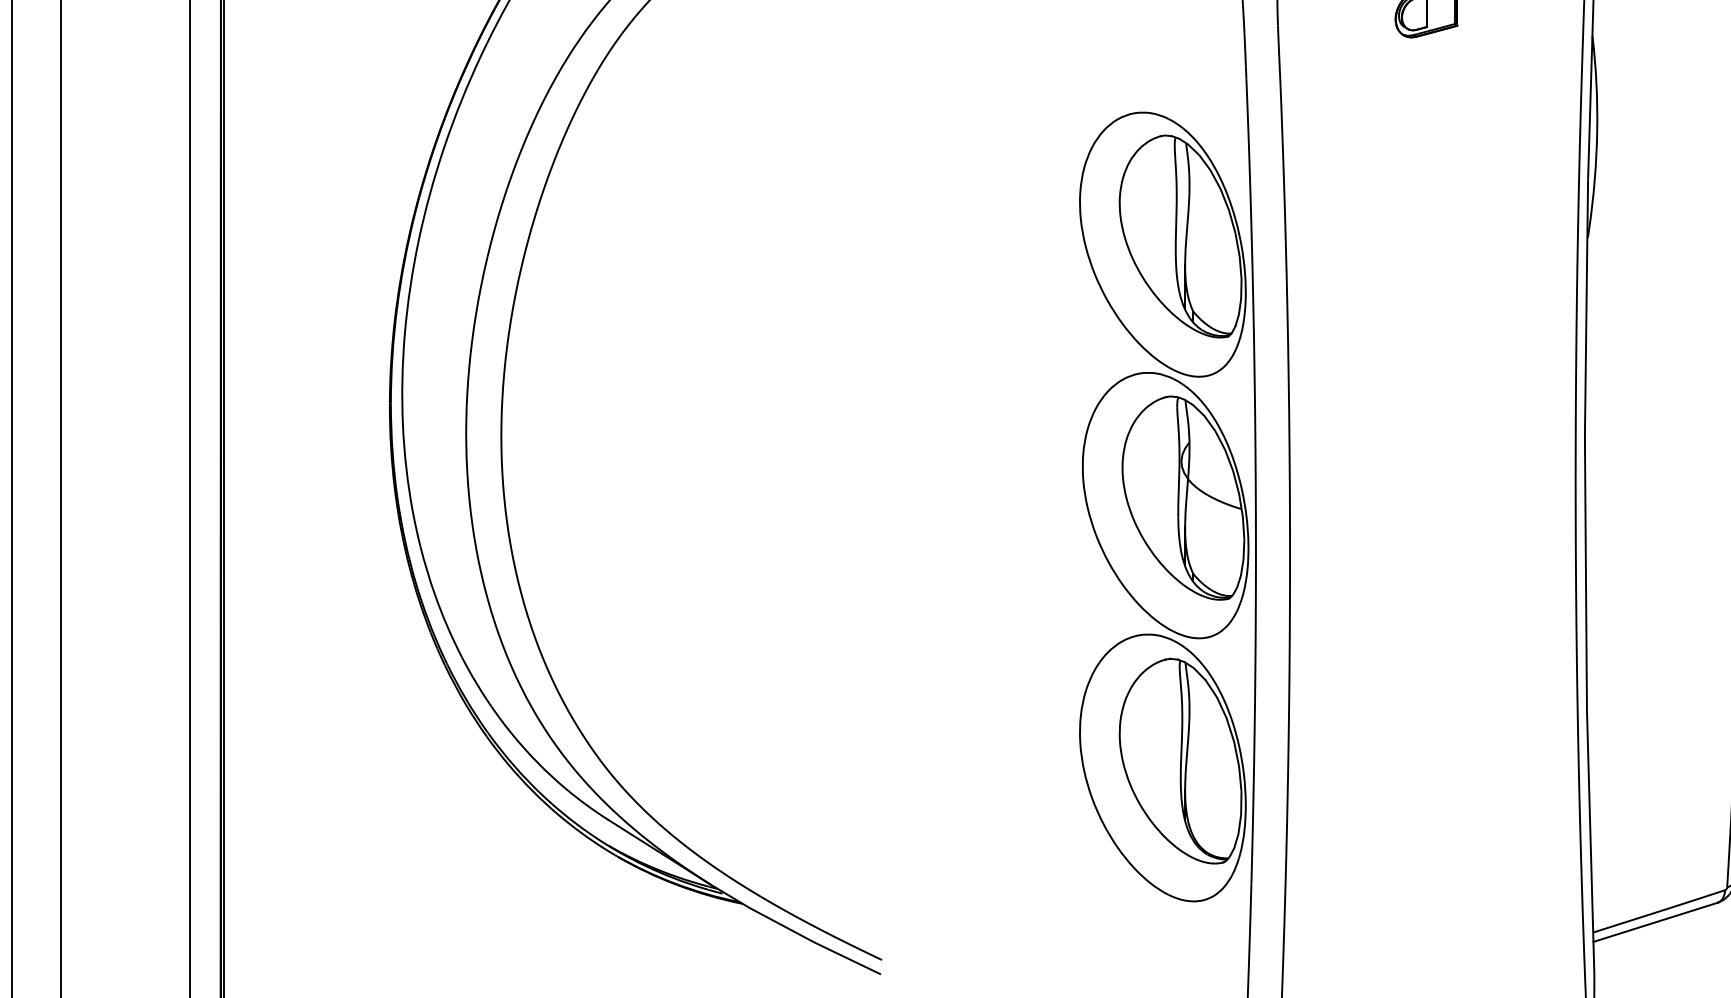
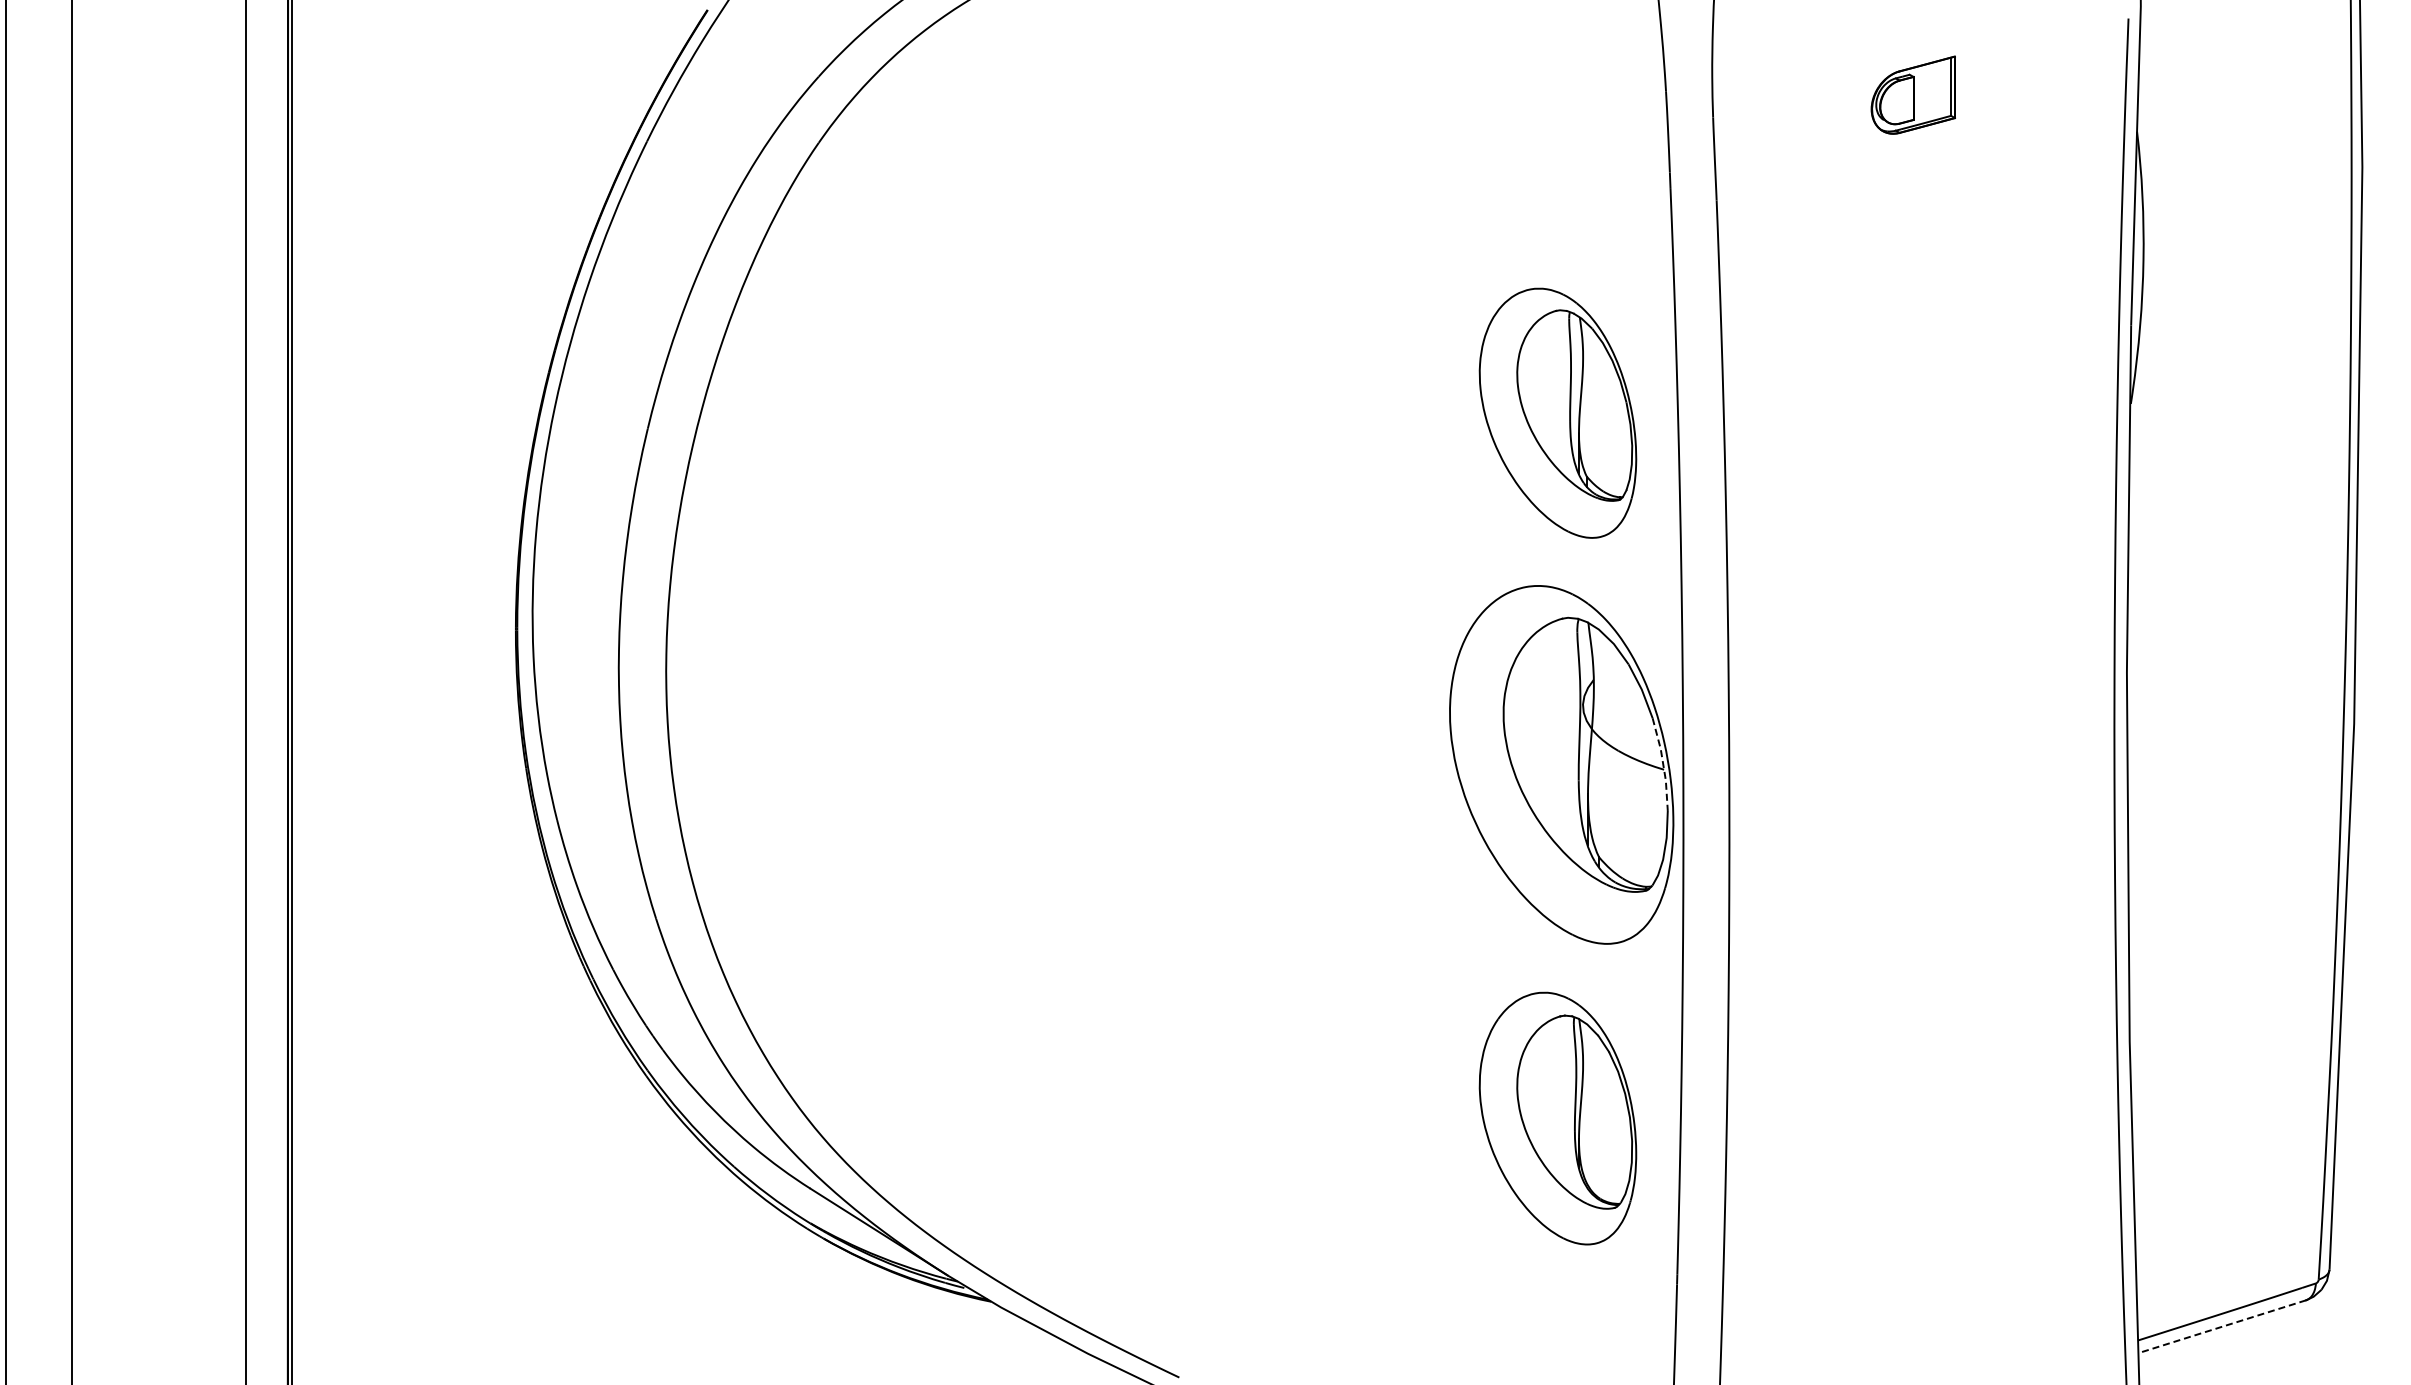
part: (1162, 244) -> (1557, 413), size x0.7
line: (1241, 505) -> (1663, 764), solid -> dashed
part: (1162, 767) -> (1557, 1118), size x0.7
line: (1655, 922) -> (2222, 1326), solid -> dashed

